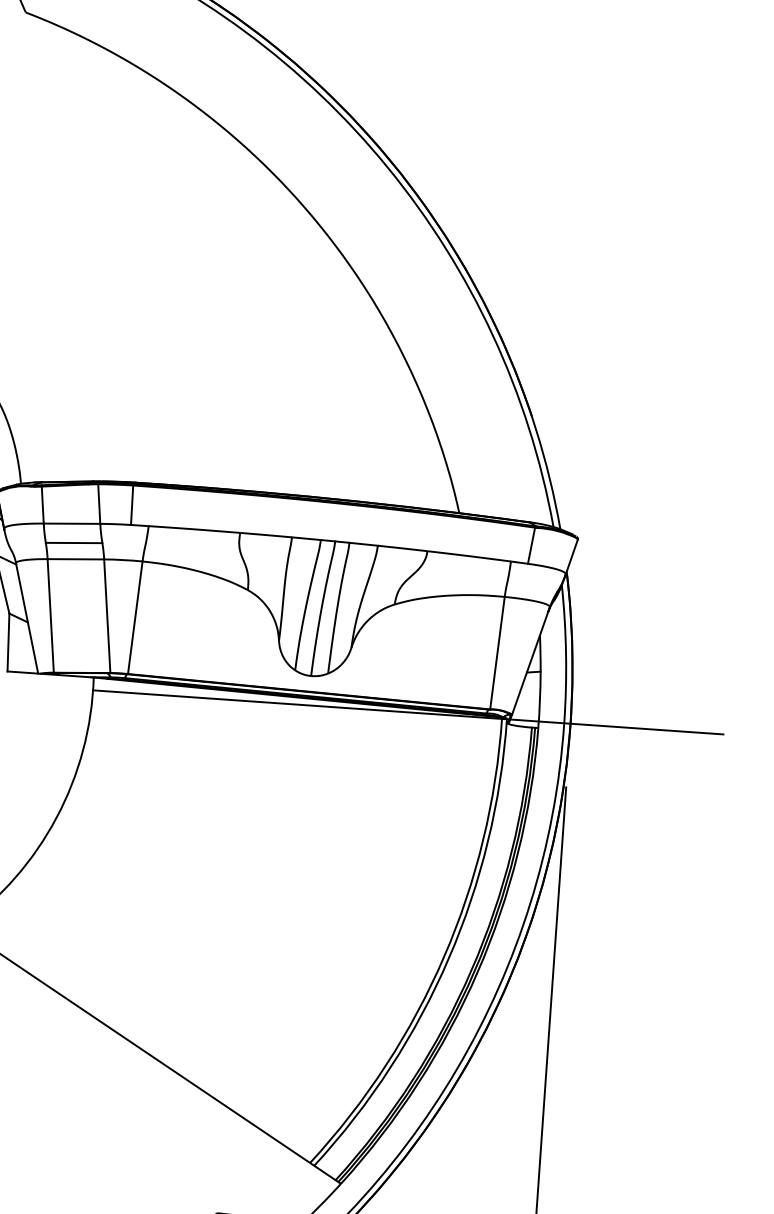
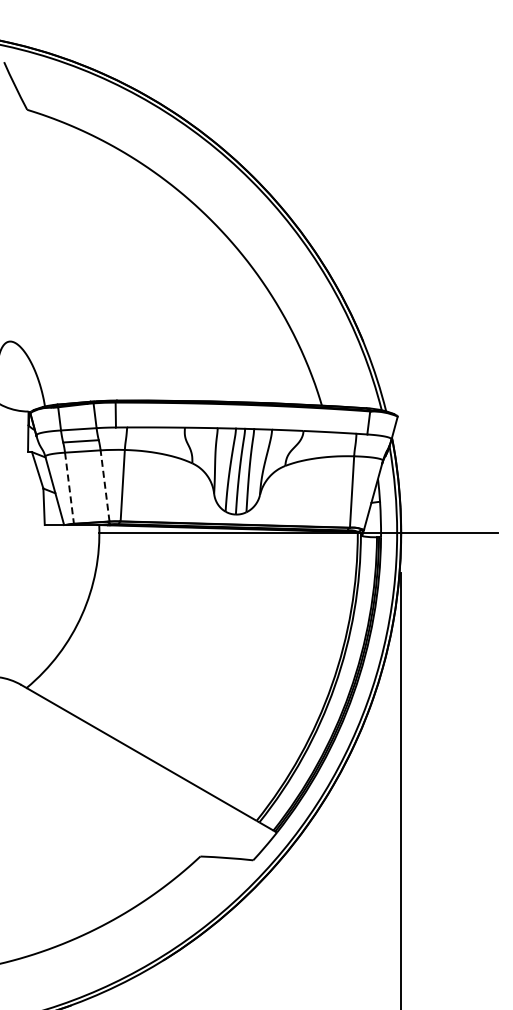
line: (108, 615) -> (105, 485), solid -> dashed
line: (50, 616) -> (69, 488), solid -> dashed

